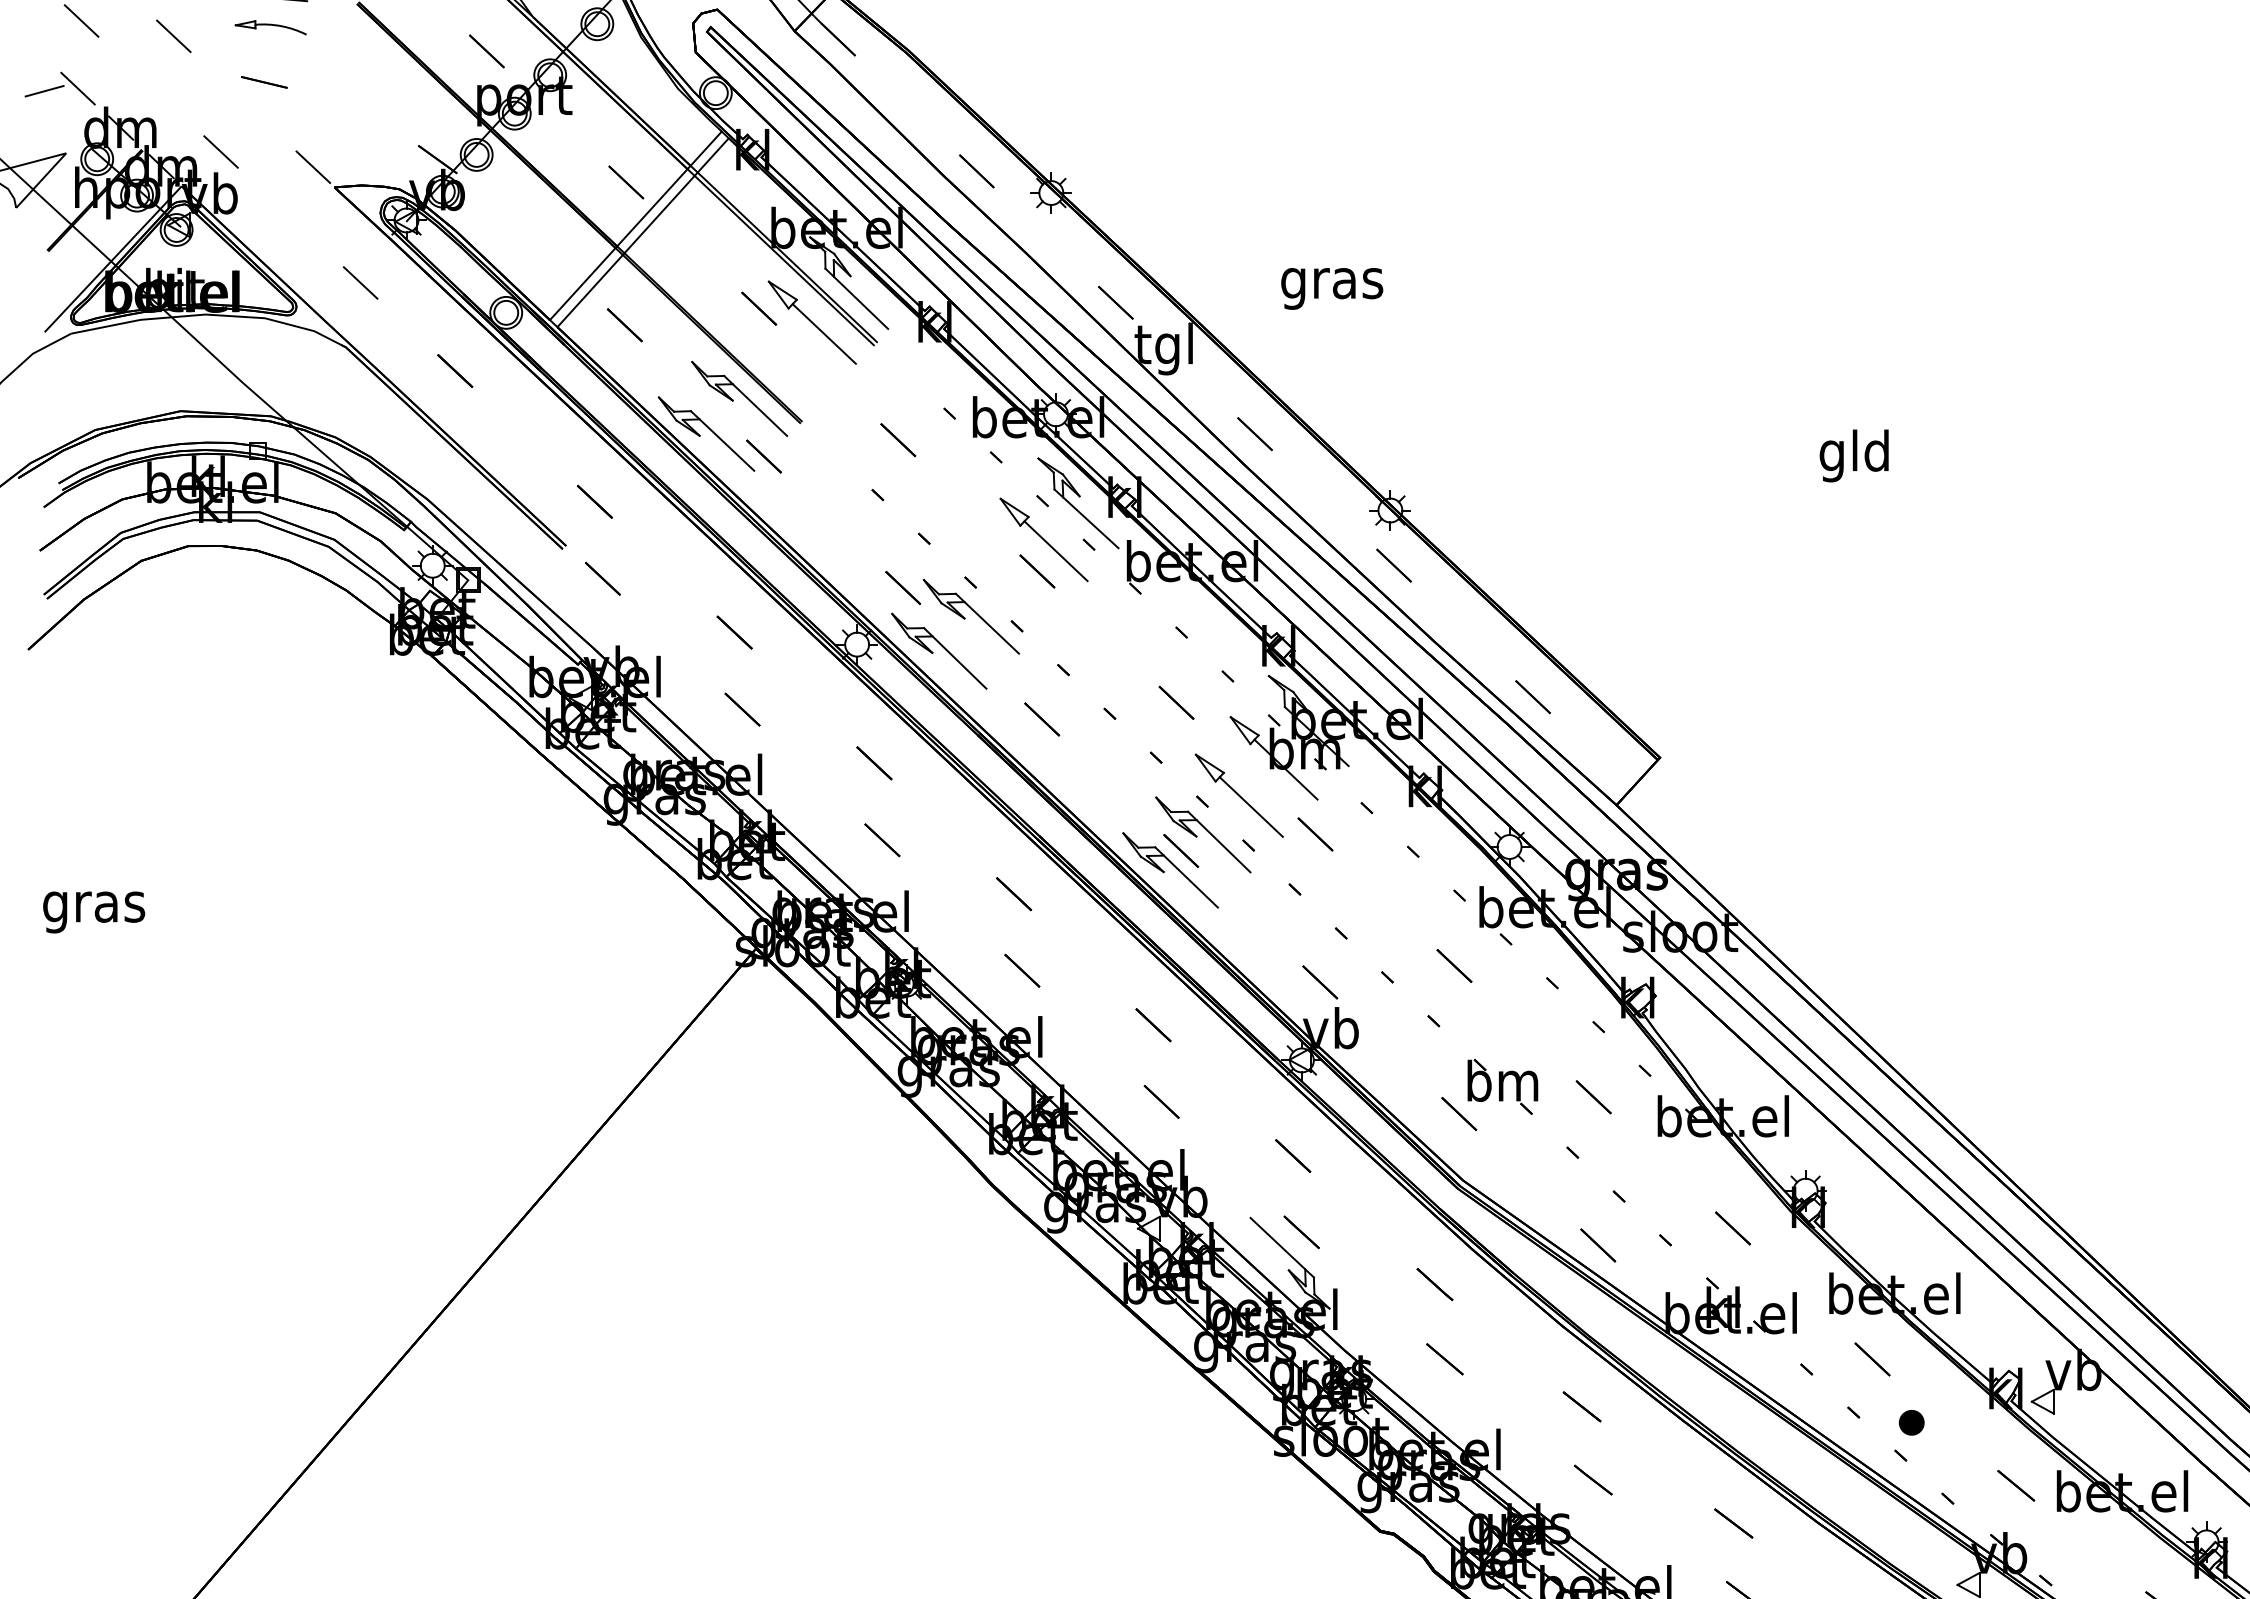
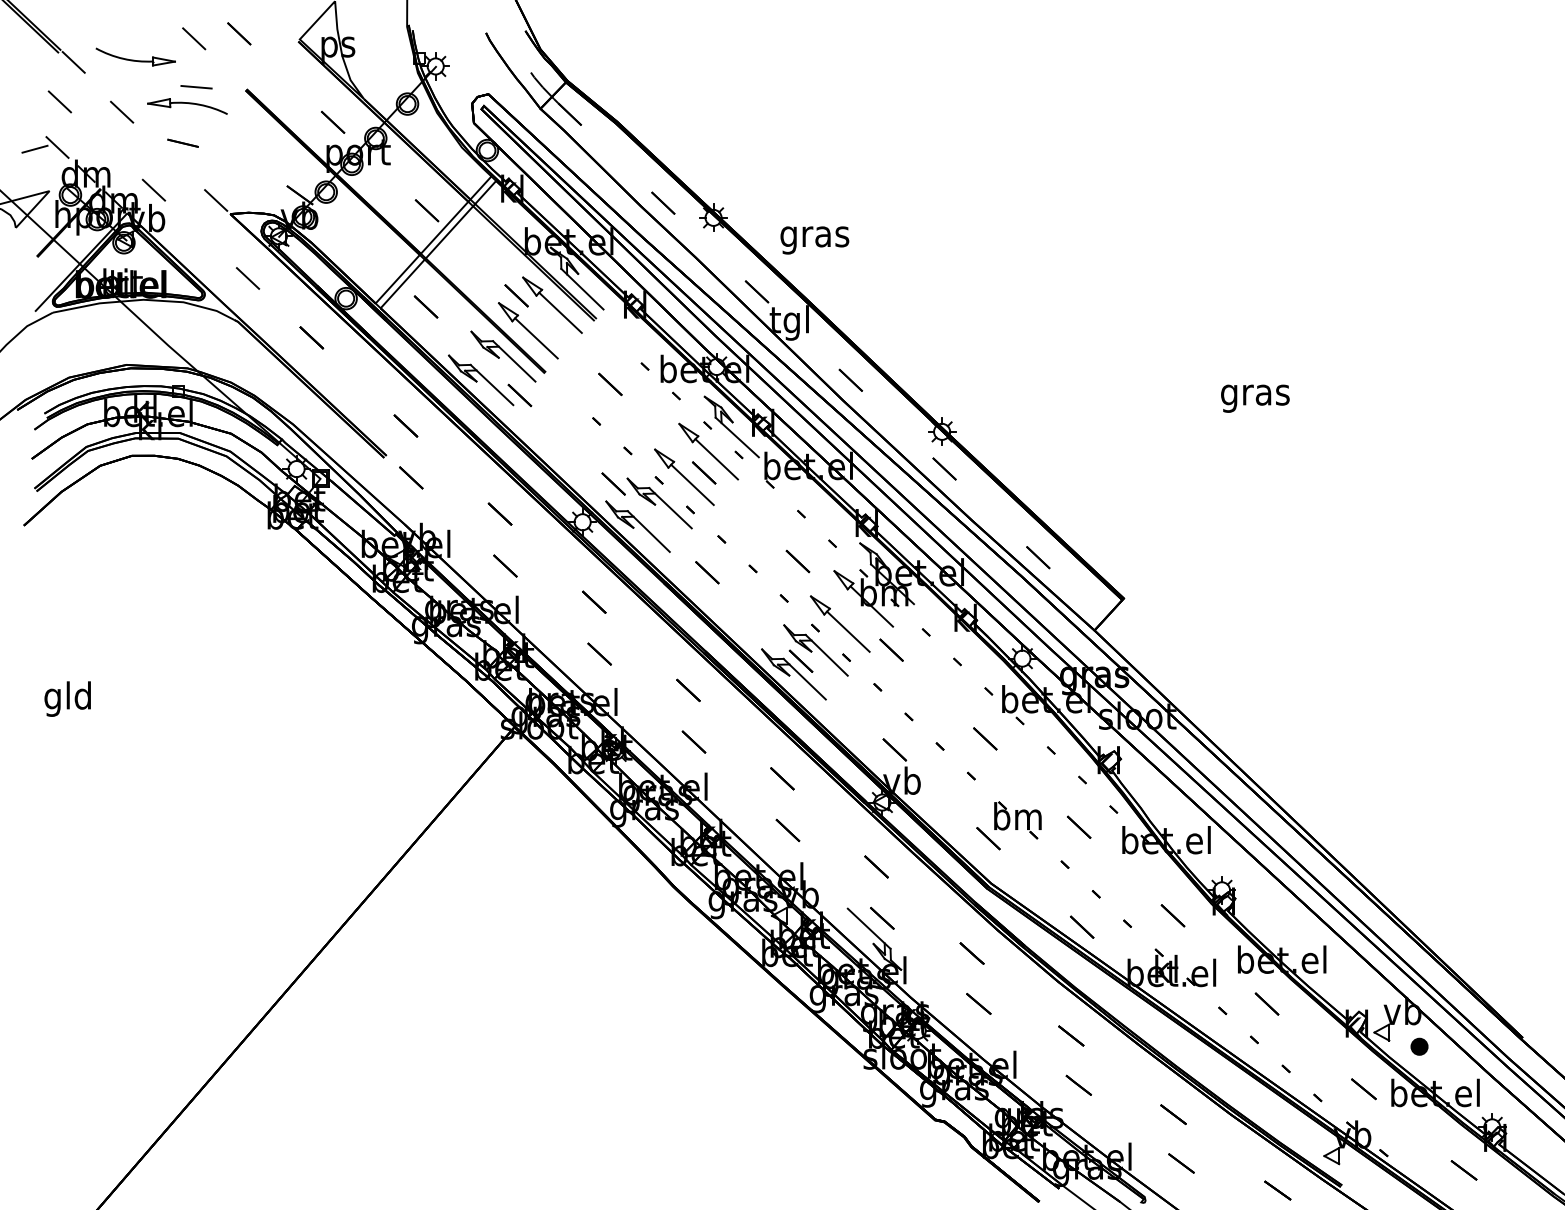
part: (270, 27) -> (187, 106), size x1.67
text: (1331, 288) -> (814, 240), moved
part: (775, 360) -> (527, 330), added
text: (1855, 455) -> (1255, 394), gld -> gras
part: (1008, 578) -> (684, 477), added
text: (94, 906) -> (68, 698), gras -> gld
part: (1911, 1422) -> (1419, 1046), moved

